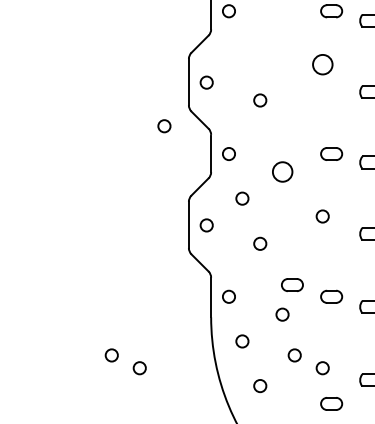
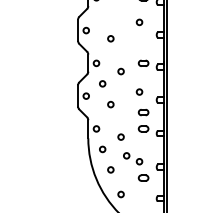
circle: (322, 65) -> (139, 22), size x0.62
circle: (163, 125) -> (66, 50), removed
circle: (281, 171) -> (120, 71), size x0.62
part: (292, 284) -> (143, 112), moved
part: (126, 361) -> (49, 158), removed

